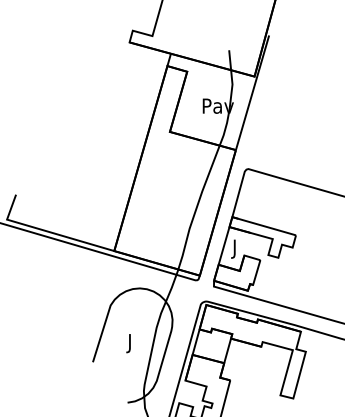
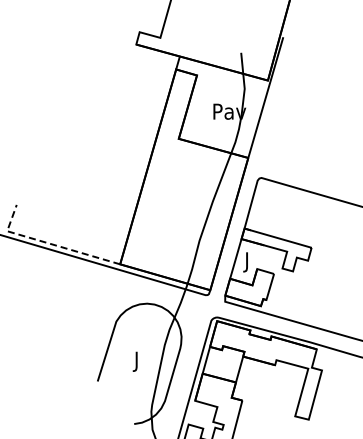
line: (47, 231) -> (49, 243), solid -> dashed

